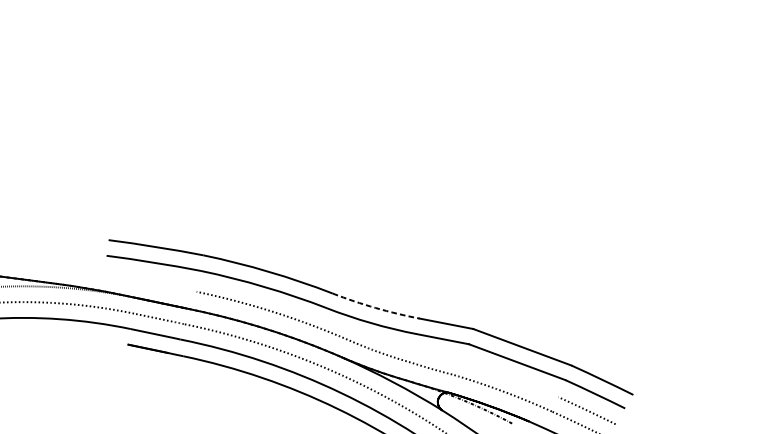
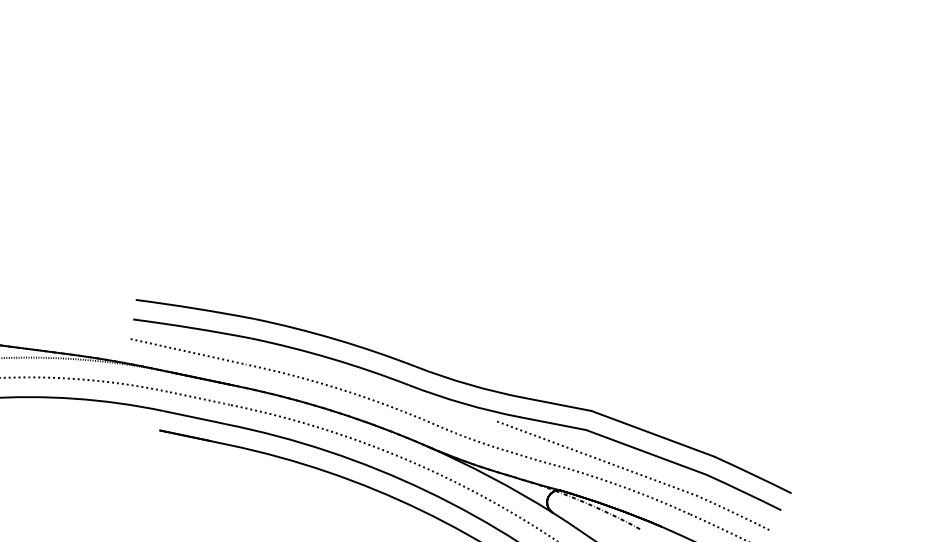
line: (150, 281) -> (187, 351), added
arc: (375, 307) -> (469, 384), dashed -> solid
line: (477, 367) -> (596, 458), added

